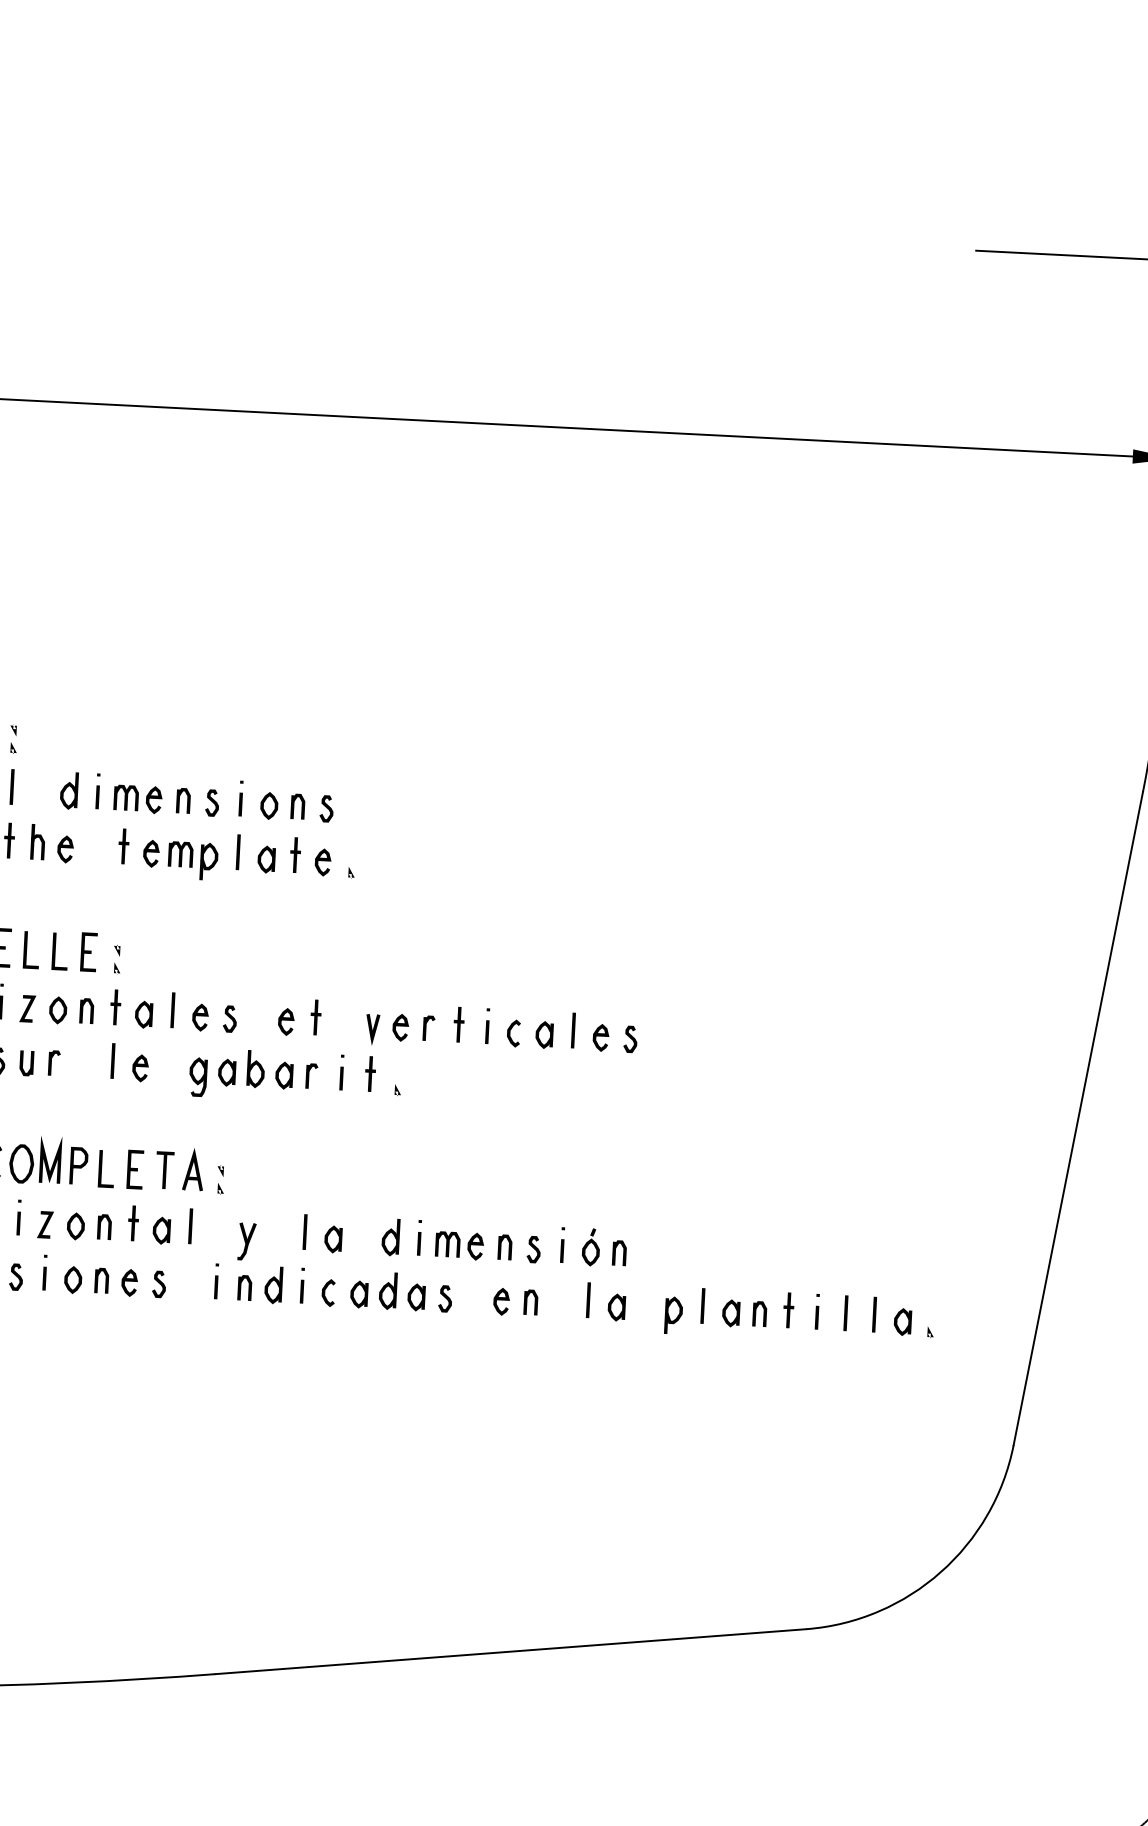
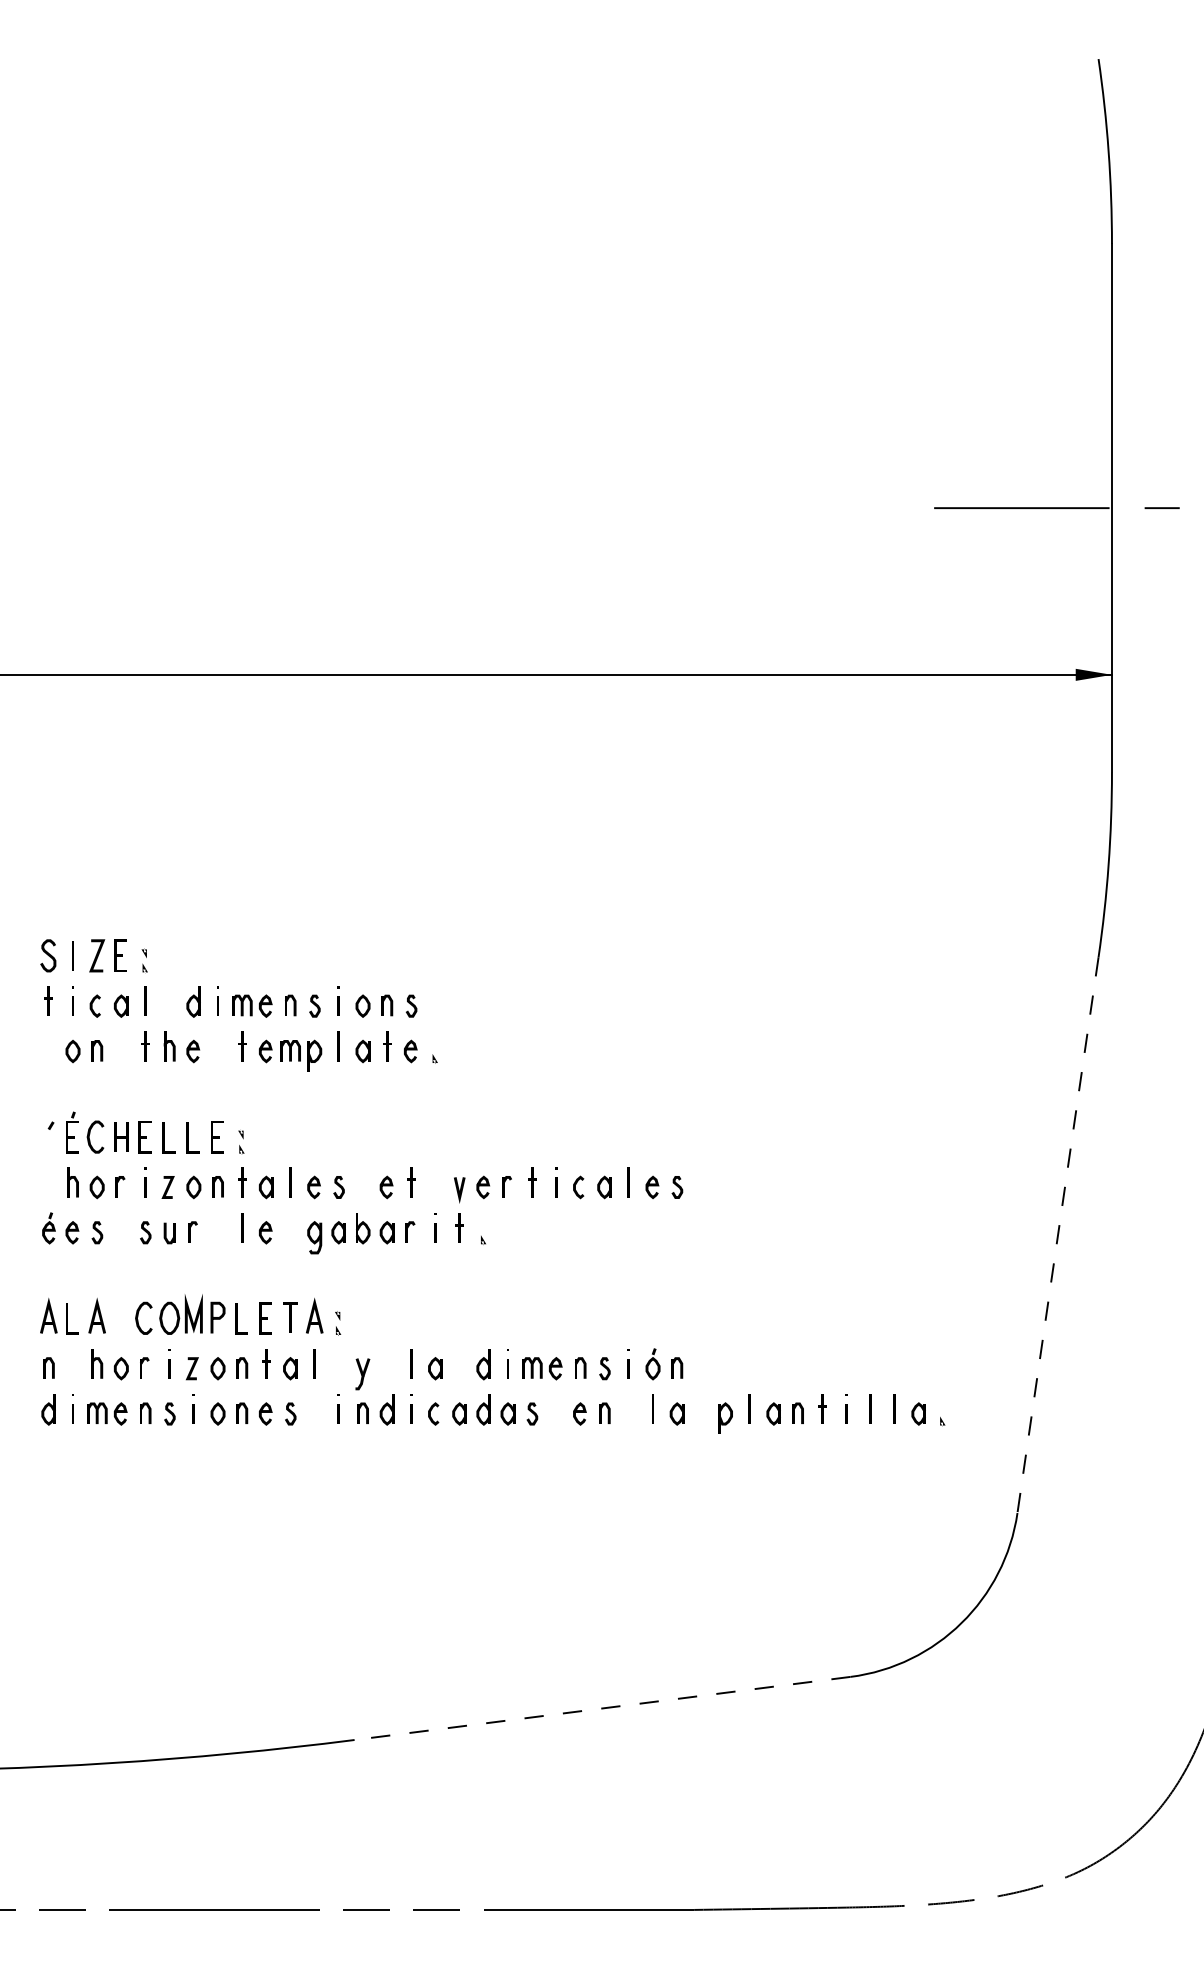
line: (1078, 1119) -> (1058, 1235), solid -> dashed
line: (510, 1651) -> (602, 1708), solid -> dashed

